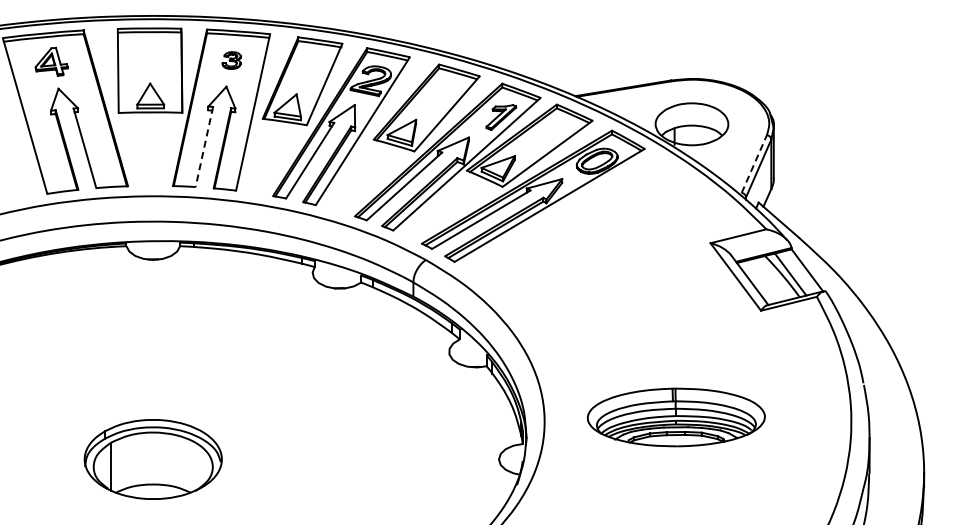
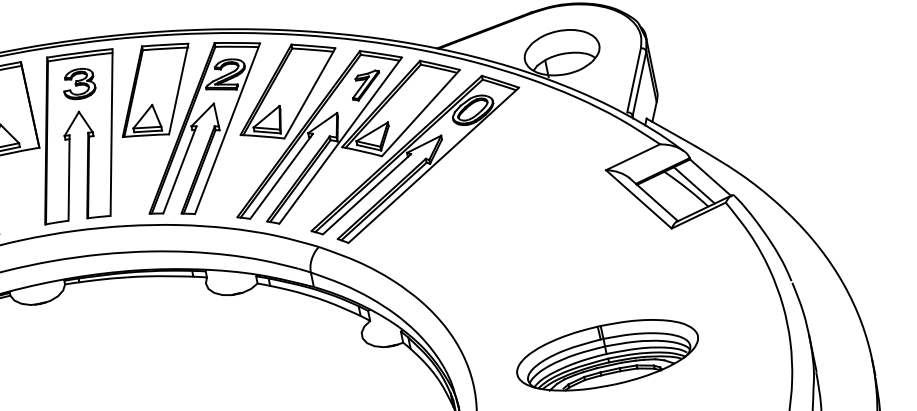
part: (231, 60) -> (78, 84), size x1.67
line: (204, 146) -> (69, 177), dashed -> solid
line: (754, 164) -> (634, 80), dashed -> solid

